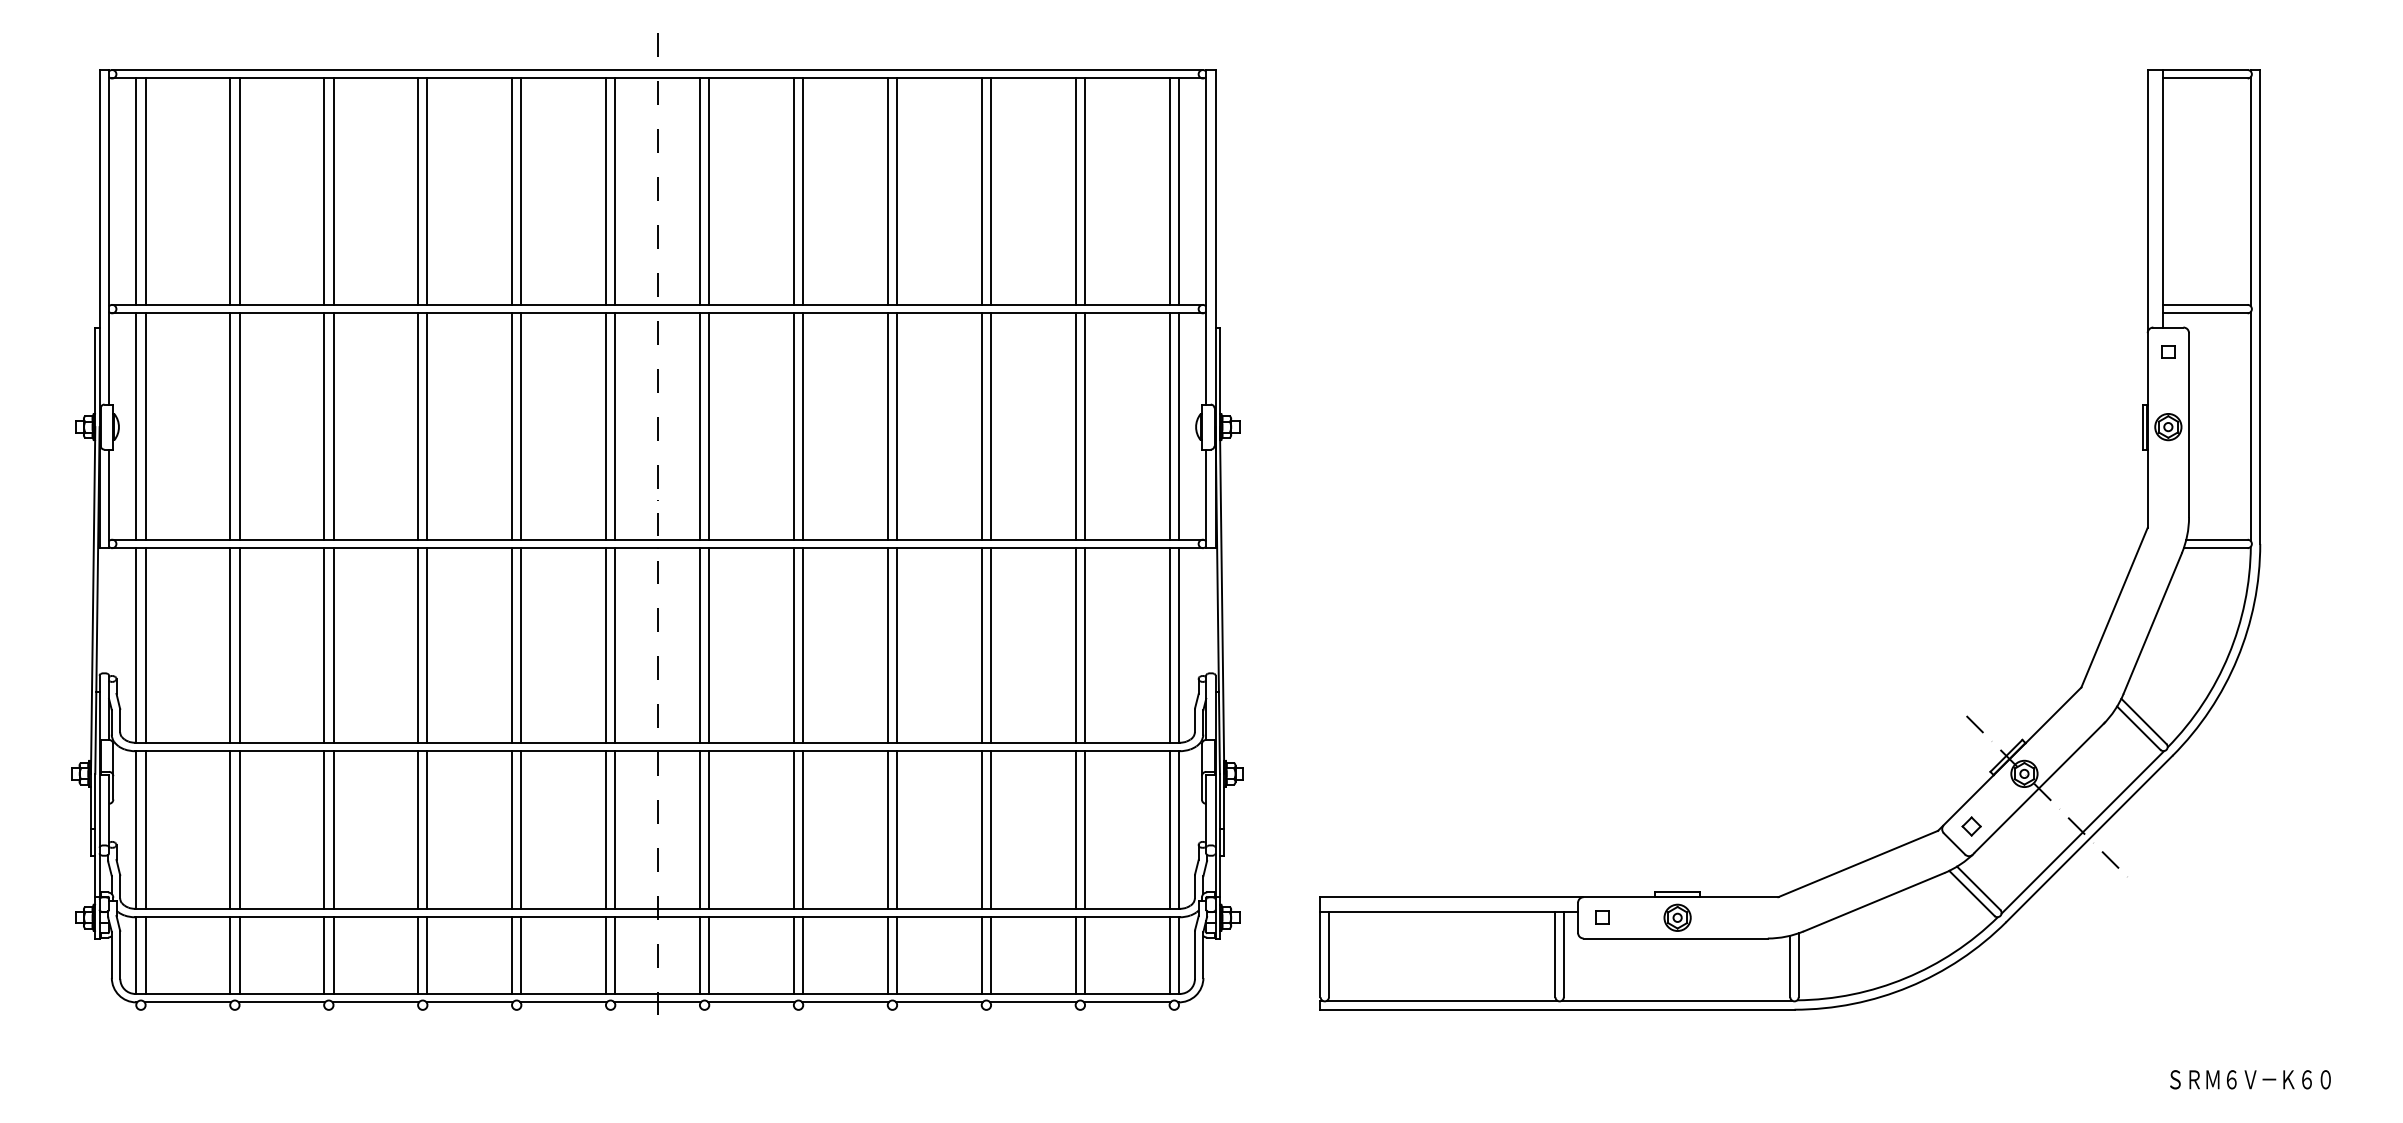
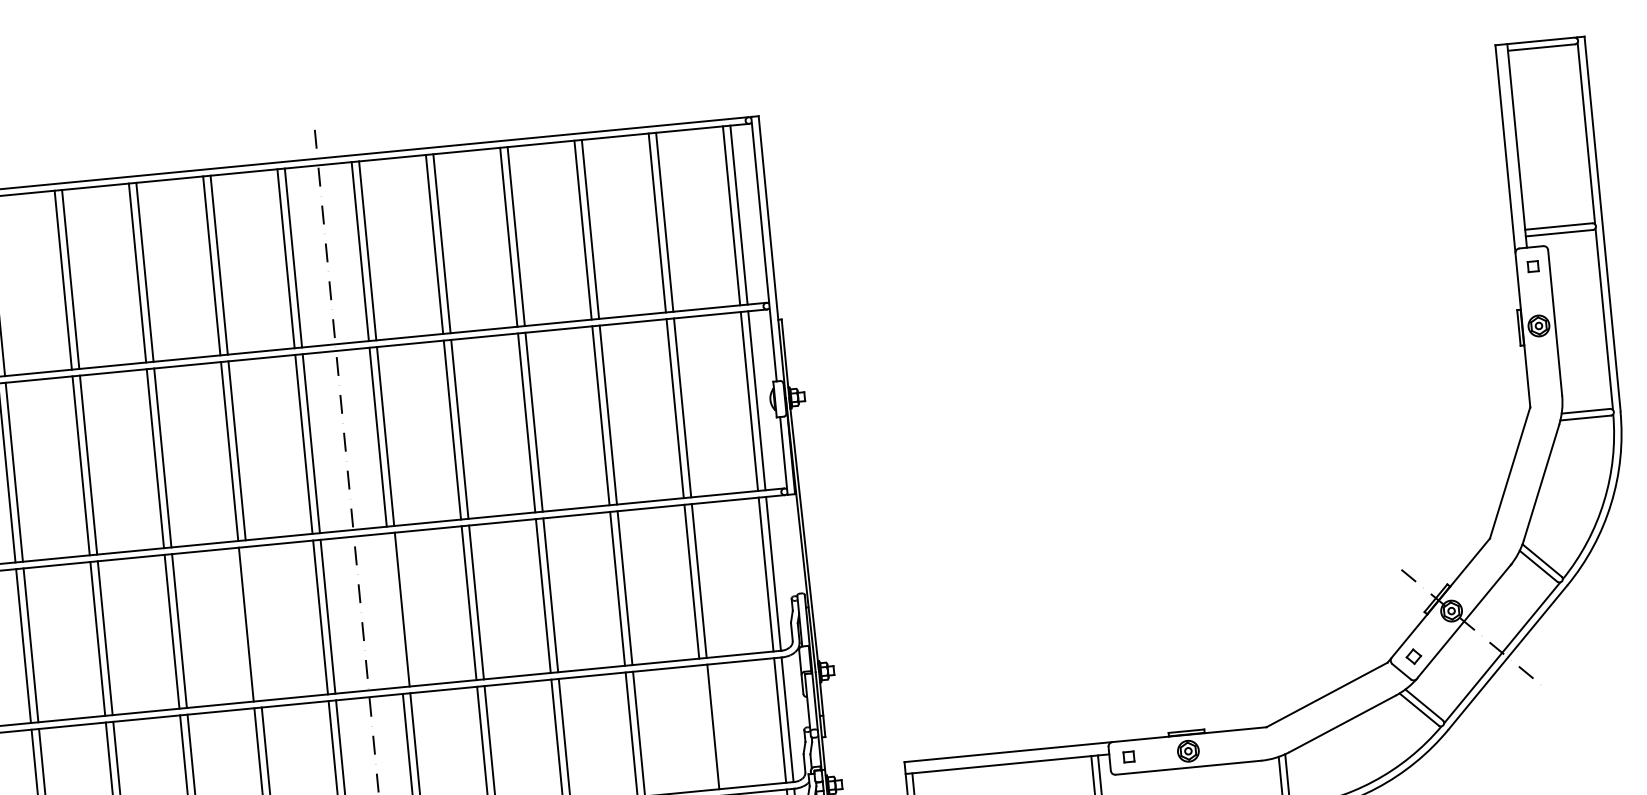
line: (521, 645) -> (253, 623), removed
line: (699, 645) -> (394, 610), removed
line: (1075, 829) -> (705, 727), removed

